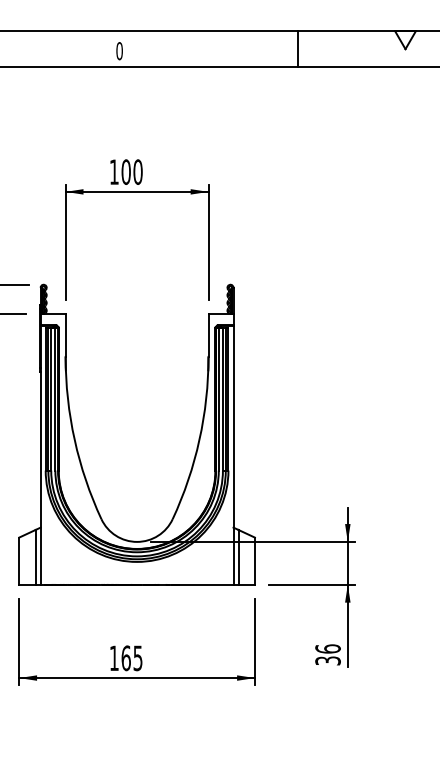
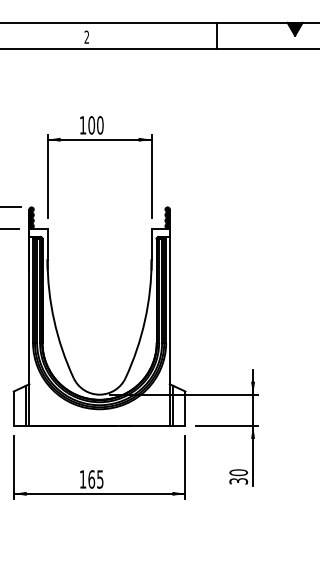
fill: (405, 40) -> (295, 29), added
text: (119, 51) -> (86, 37), 0 -> 2
text: (327, 648) -> (238, 472), 36 -> 30

